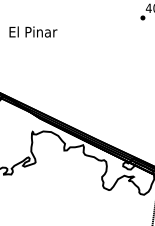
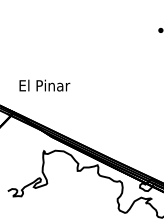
text: (33, 31) -> (44, 85), moved

